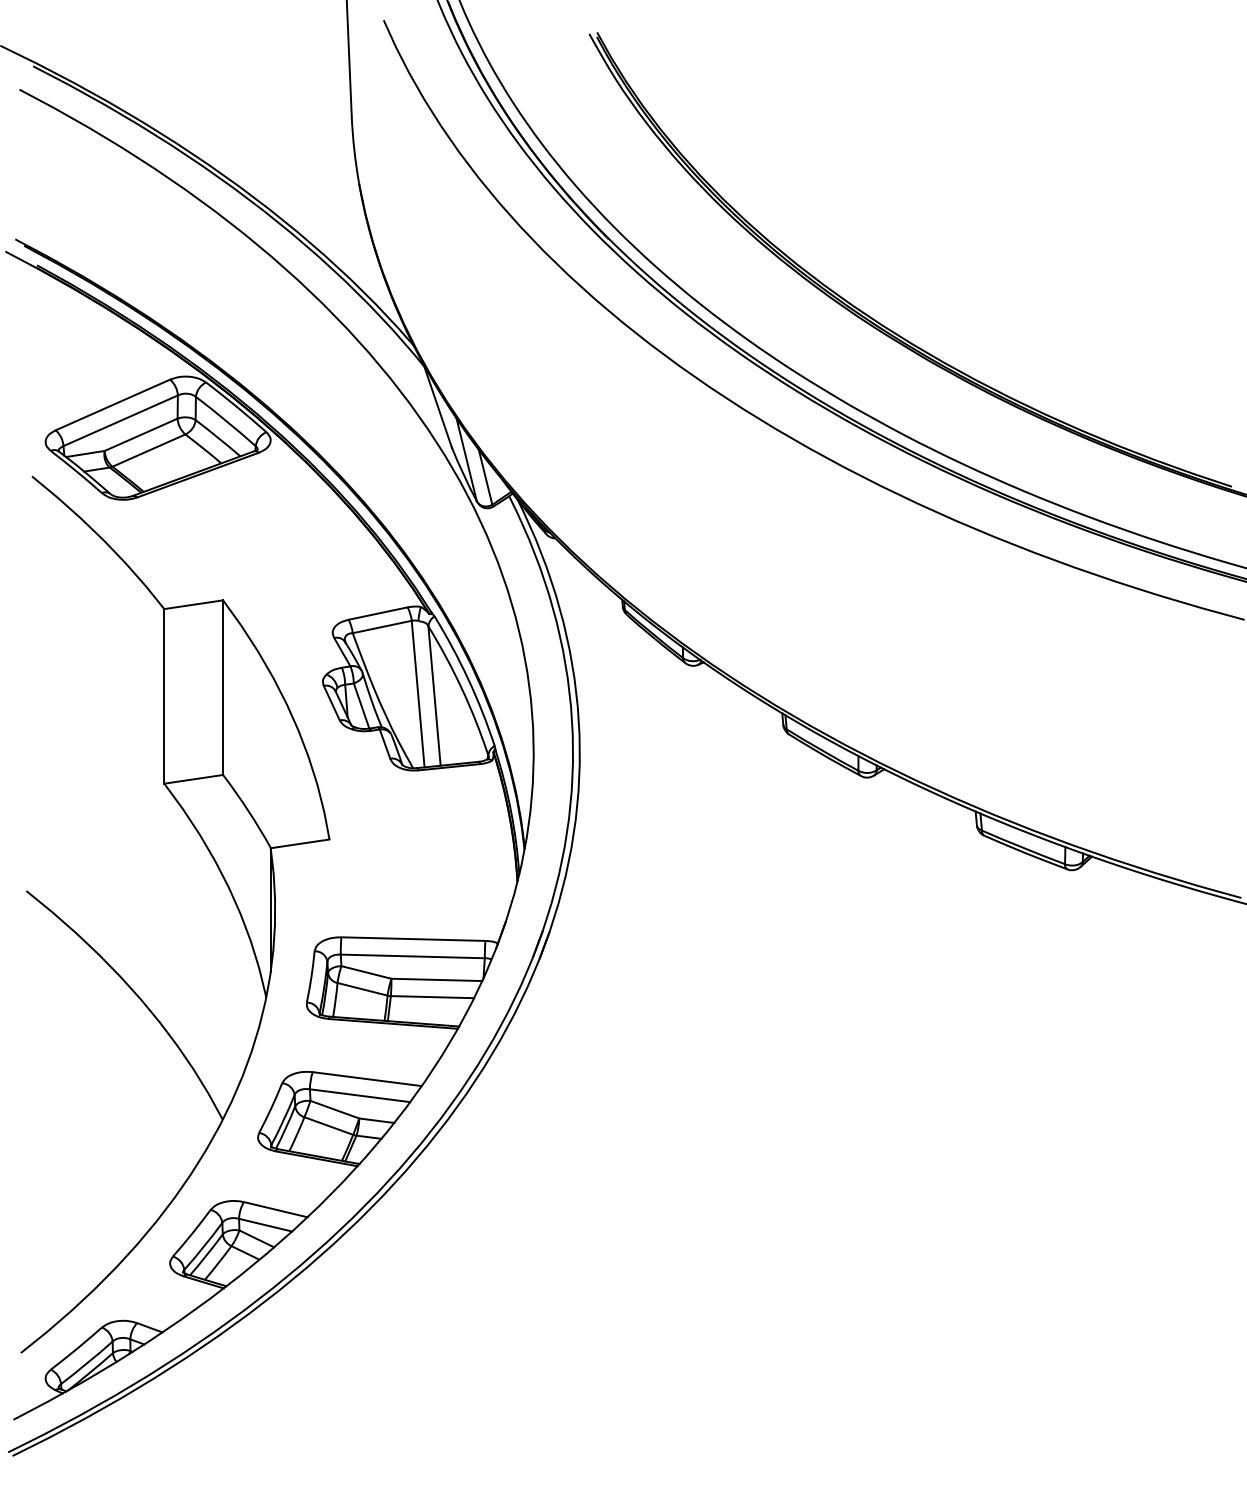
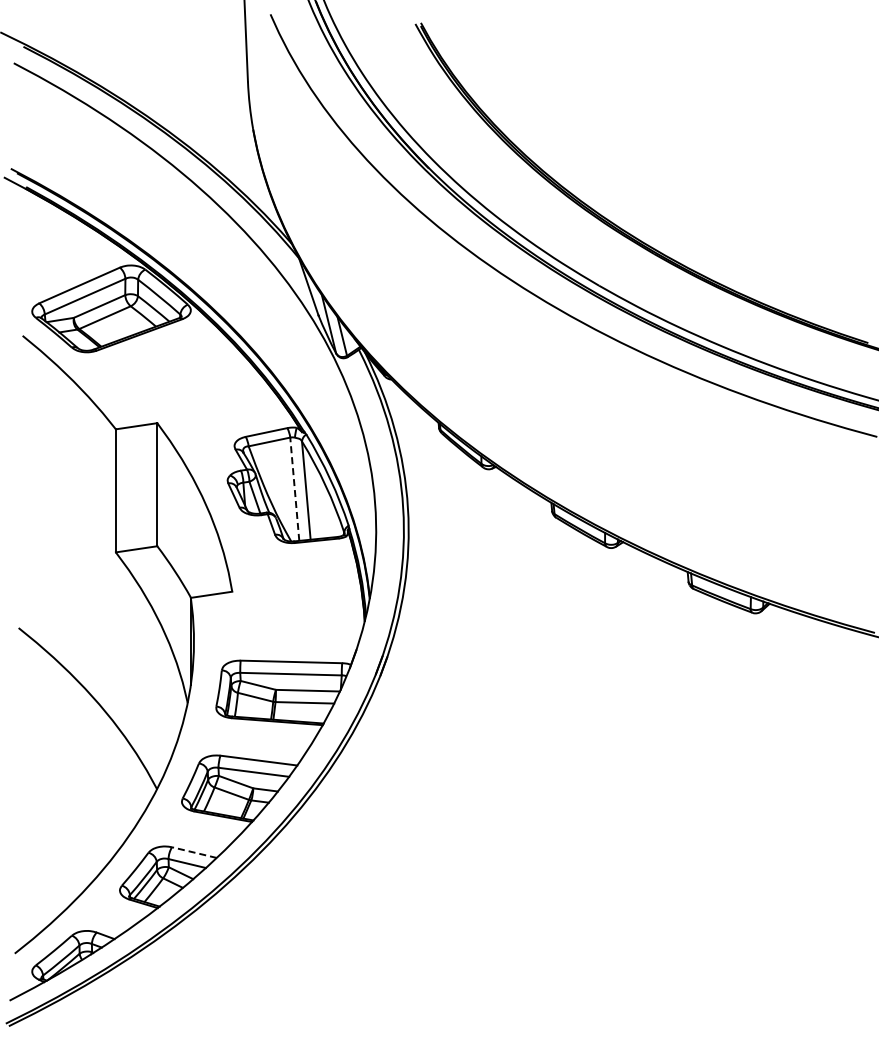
line: (417, 694) -> (294, 489), solid -> dashed
line: (274, 1209) -> (193, 852), solid -> dashed

